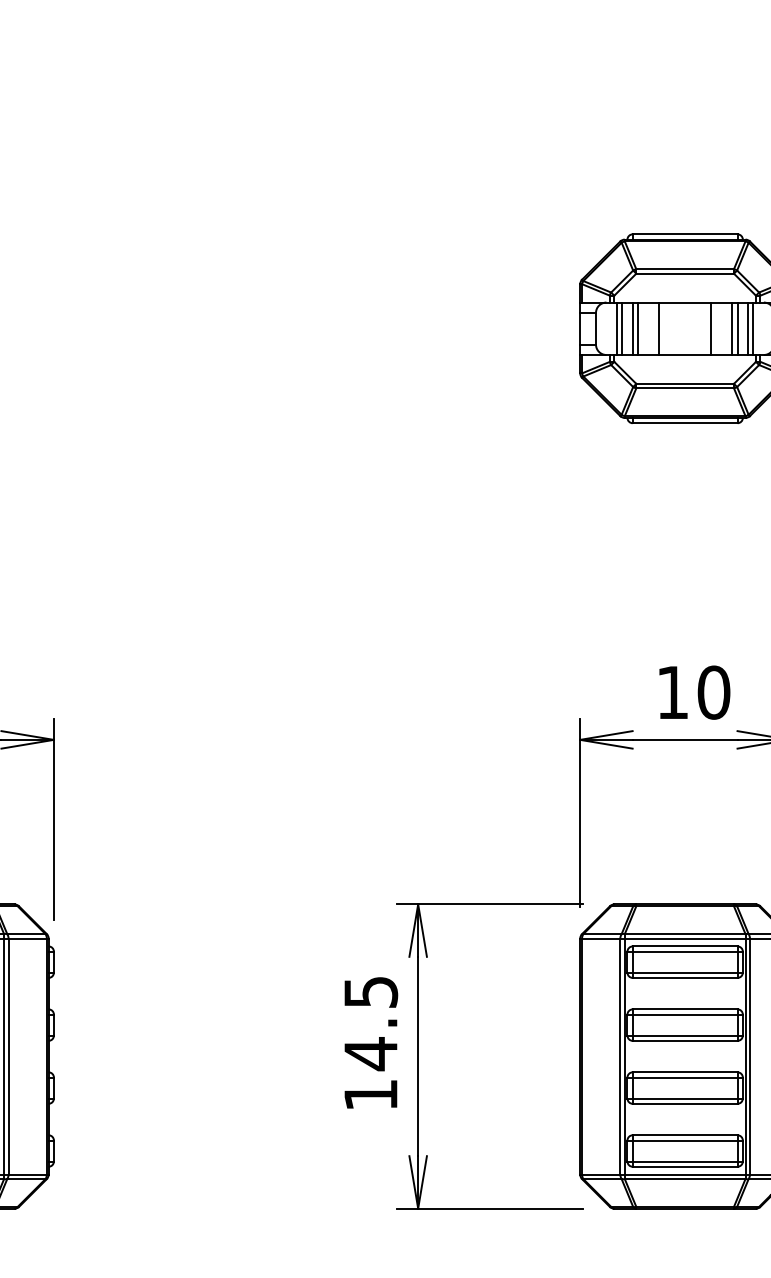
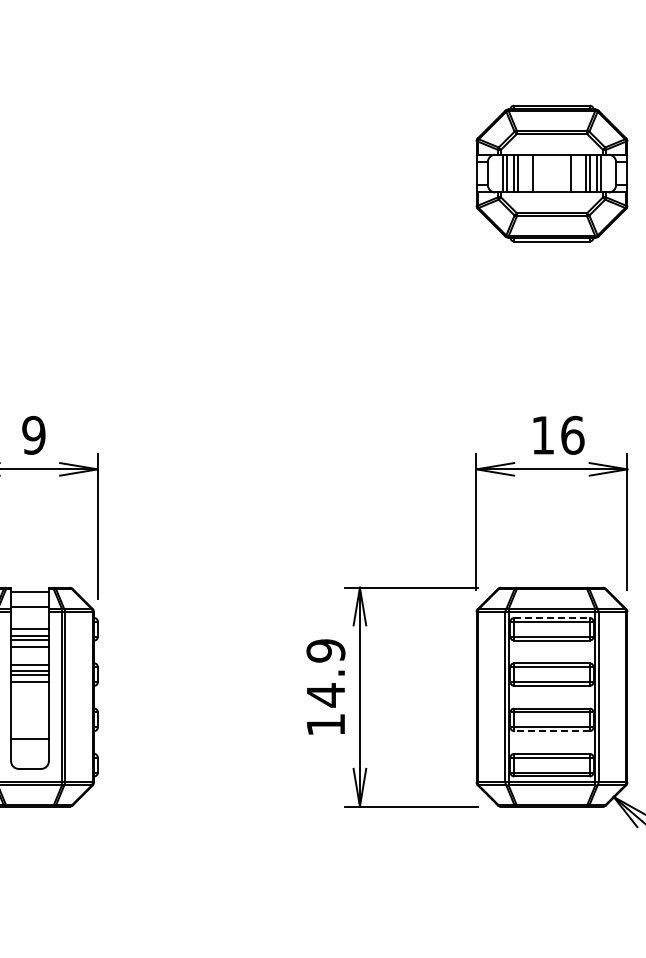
text: (713, 691) -> (572, 434), 10 -> 16
line: (685, 945) -> (552, 617), solid -> dashed
text: (370, 991) -> (325, 650), 14.5 -> 14.9
line: (685, 1104) -> (552, 731), solid -> dashed

